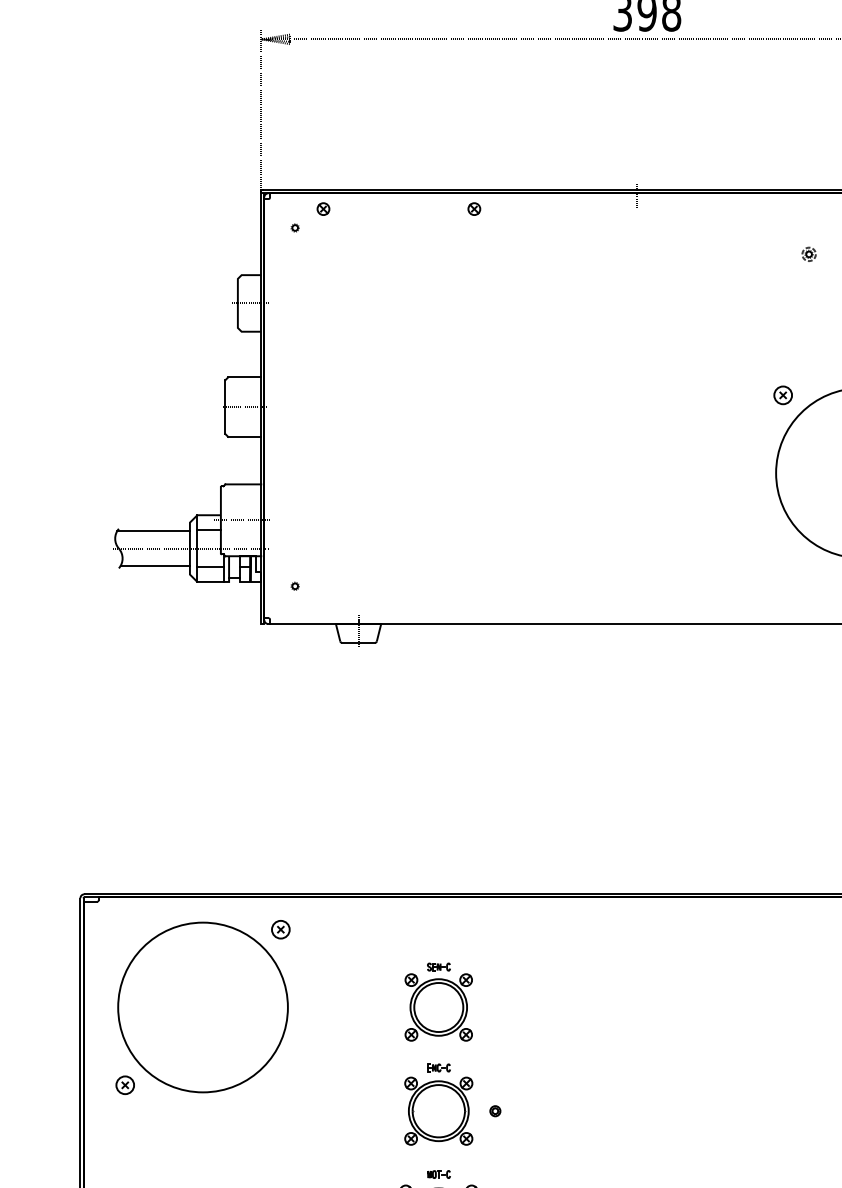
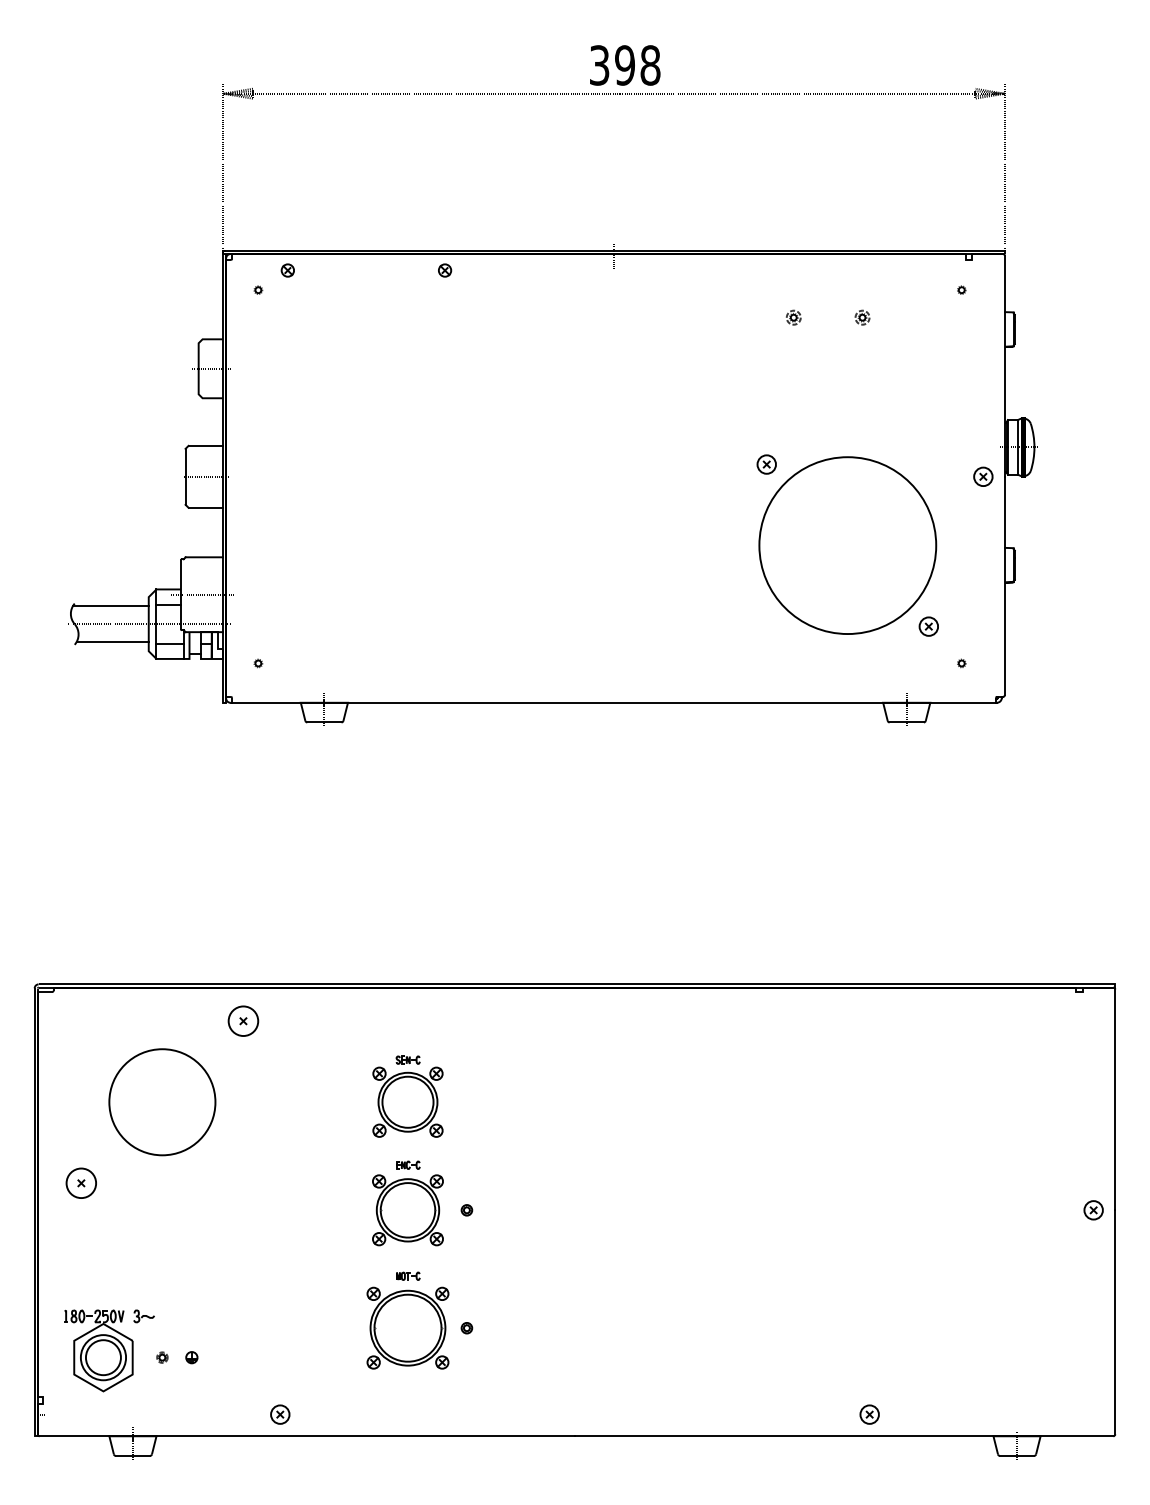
circle: (280, 929) -> (243, 1021), size x1.6
circle: (203, 1006) -> (162, 1101), size x0.6
circle: (125, 1085) -> (81, 1183), size x1.6

